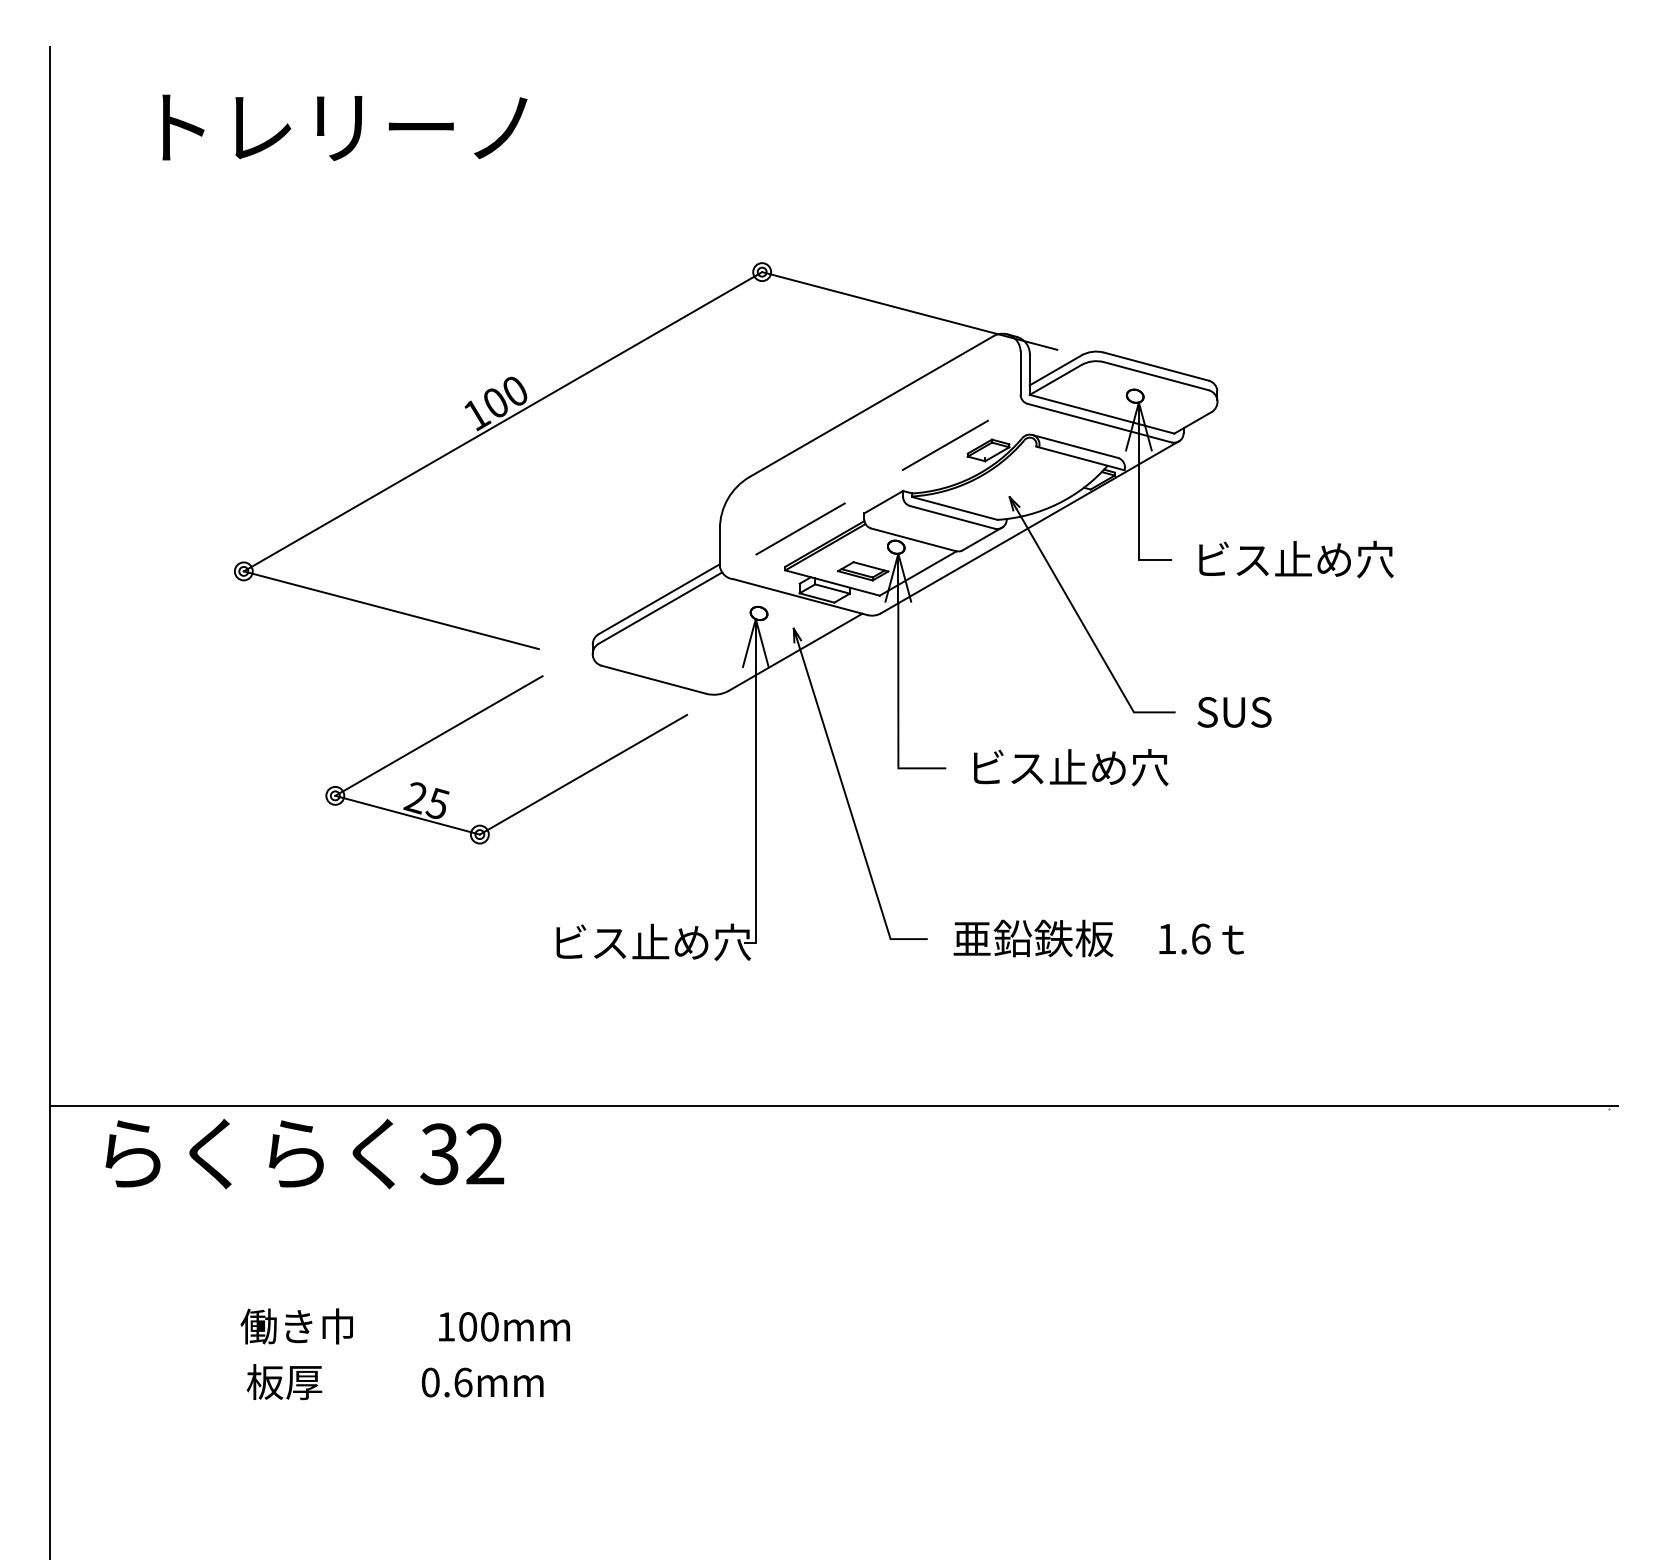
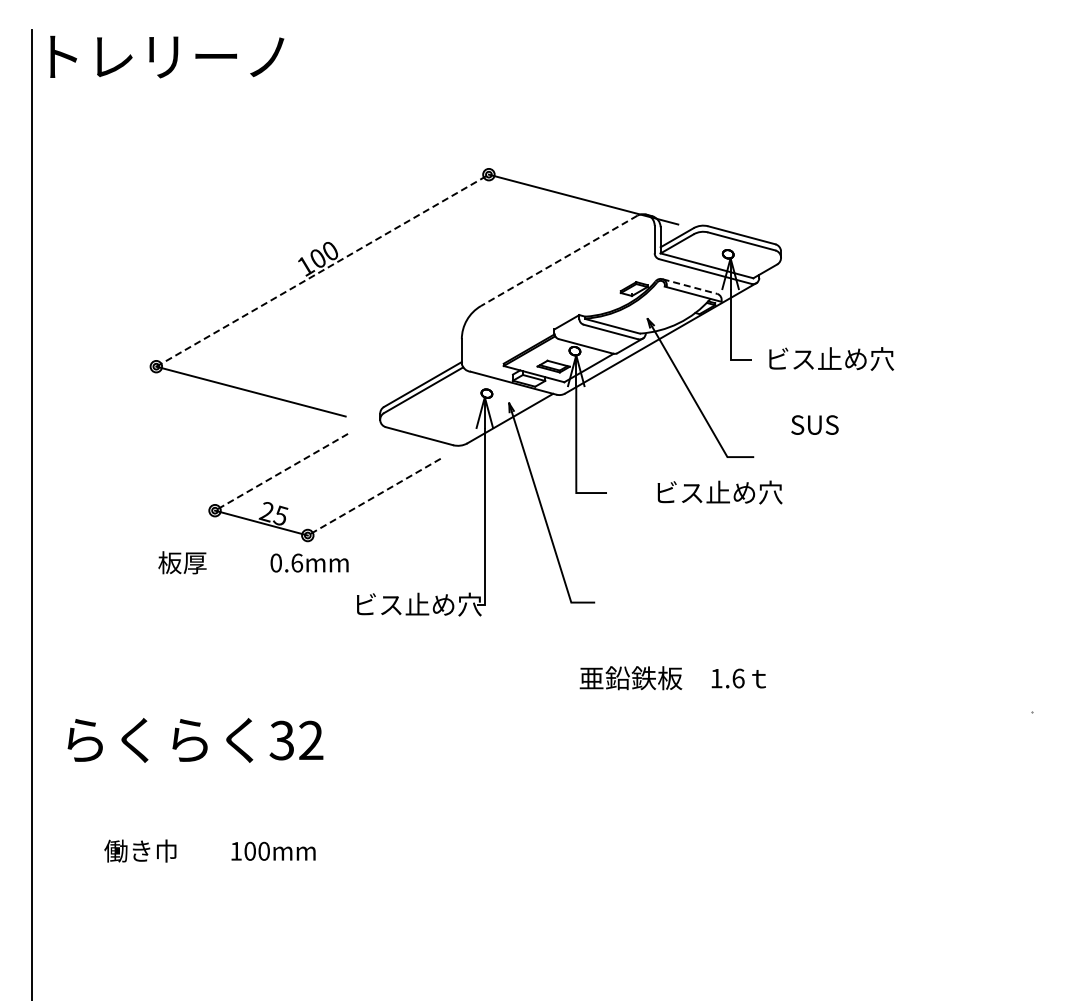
text: (345, 126) -> (167, 56), moved
line: (870, 407) -> (558, 261), solid -> dashed
line: (504, 421) -> (323, 270), solid -> dashed
line: (945, 444) -> (606, 285), removed
line: (1076, 446) -> (690, 286), solid -> dashed
line: (800, 529) -> (513, 339), removed
text: (1233, 711) -> (814, 424), moved
line: (438, 736) -> (281, 472), solid -> dashed
text: (1070, 767) -> (719, 492), moved
line: (583, 775) -> (374, 497), solid -> dashed
text: (1098, 938) -> (672, 678), moved
line: (833, 1105) -> (534, 709), removed
text: (404, 1325) -> (209, 850), moved
text: (395, 1381) -> (253, 562), moved

